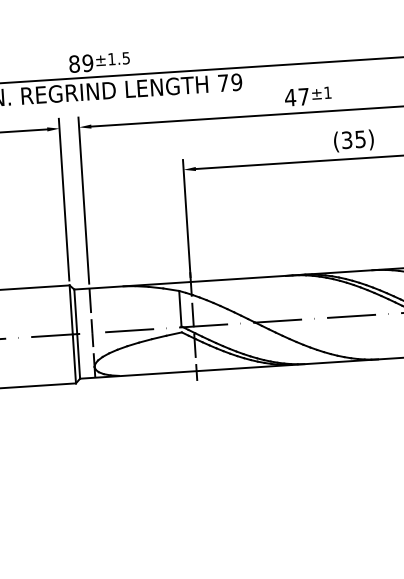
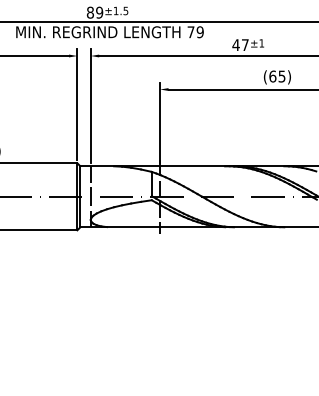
text: (346, 140) -> (272, 76), (35) -> (65)

